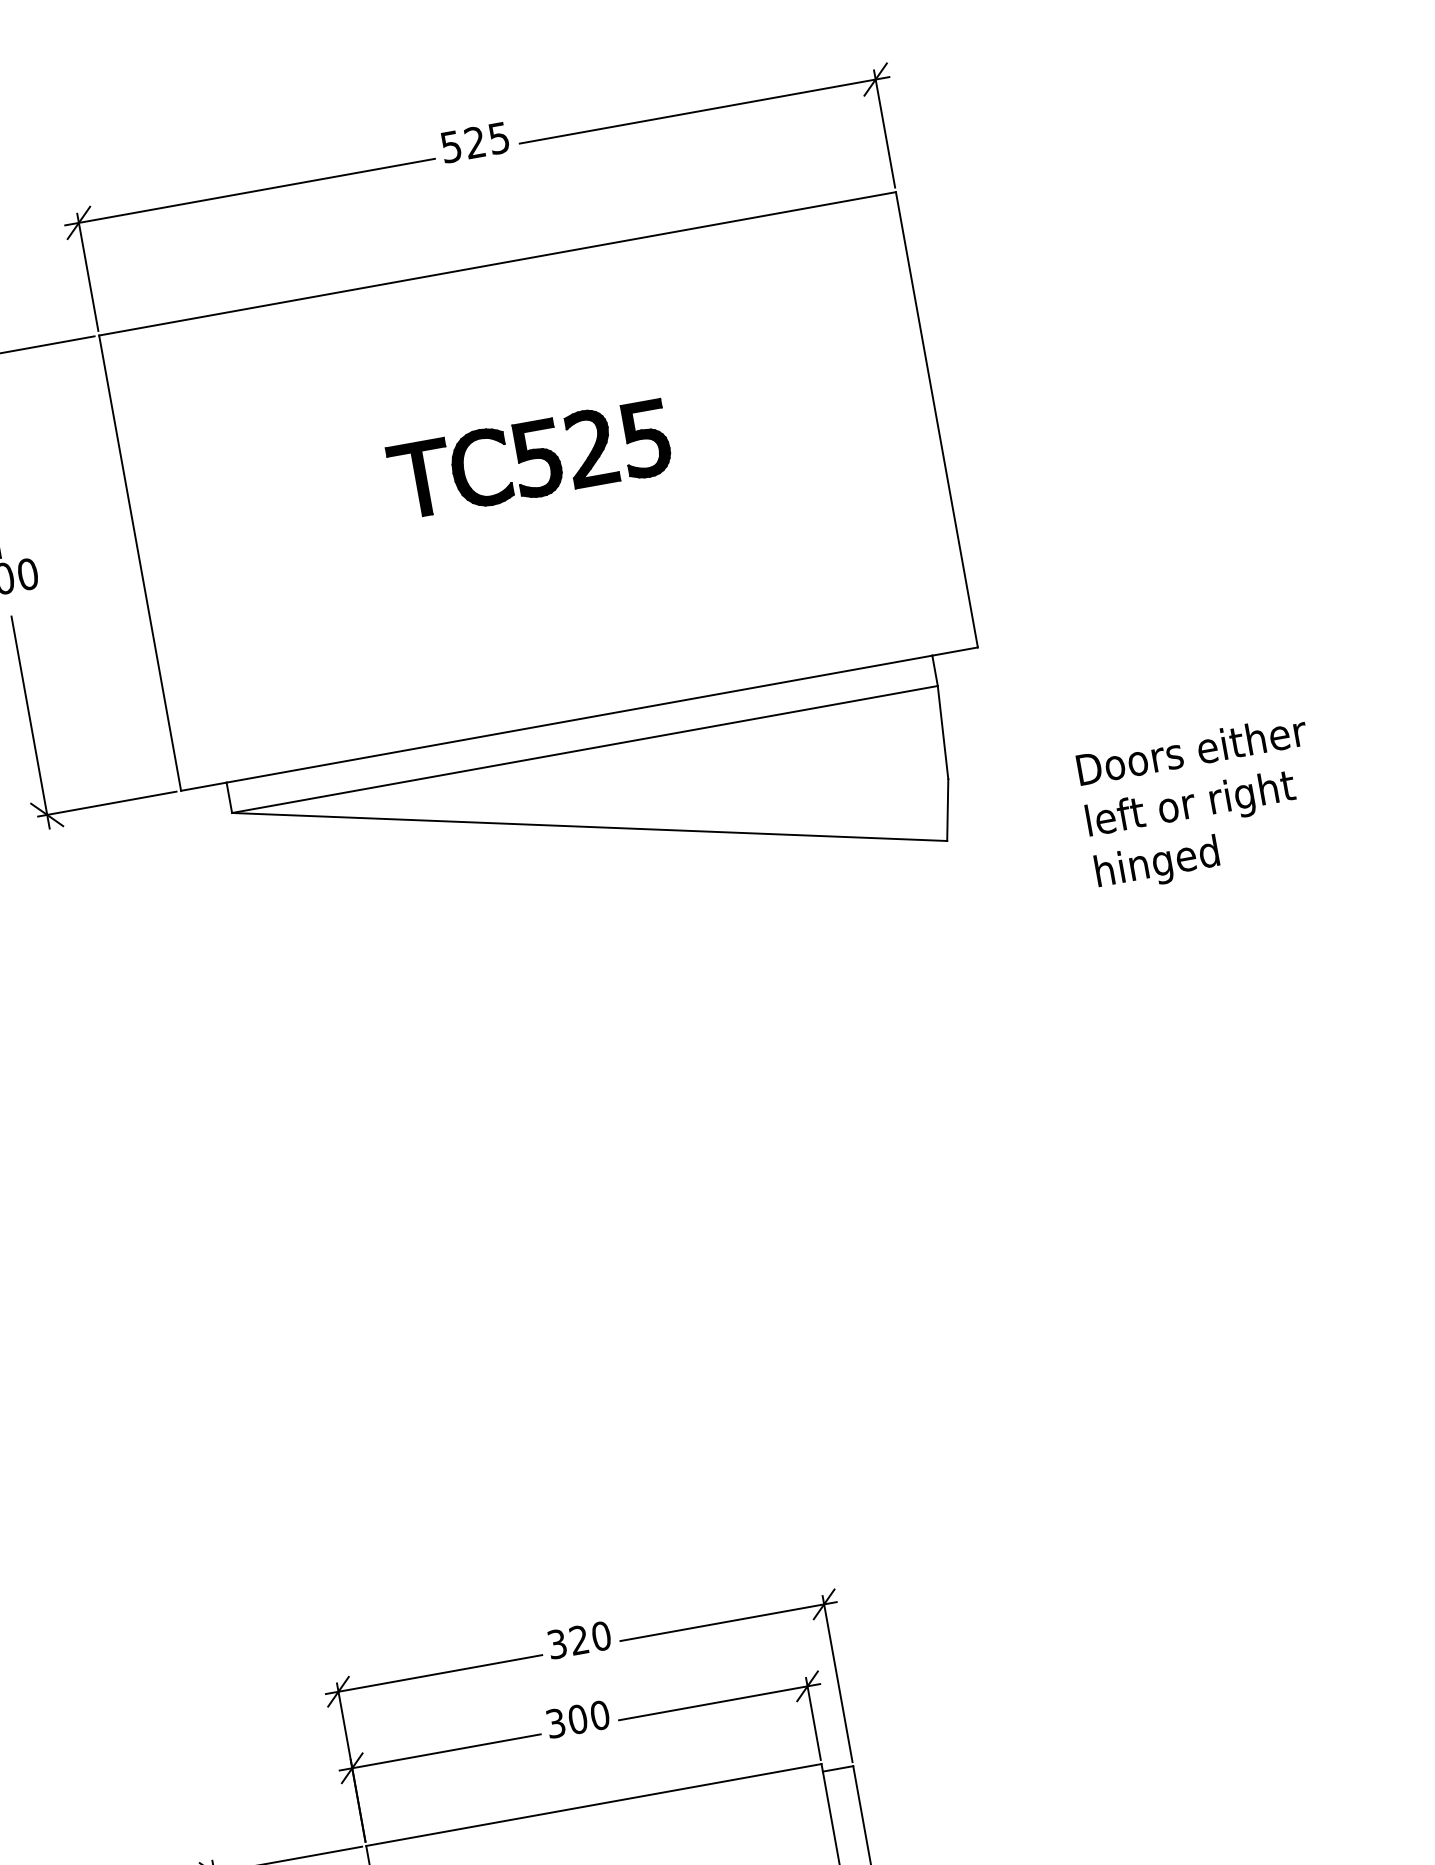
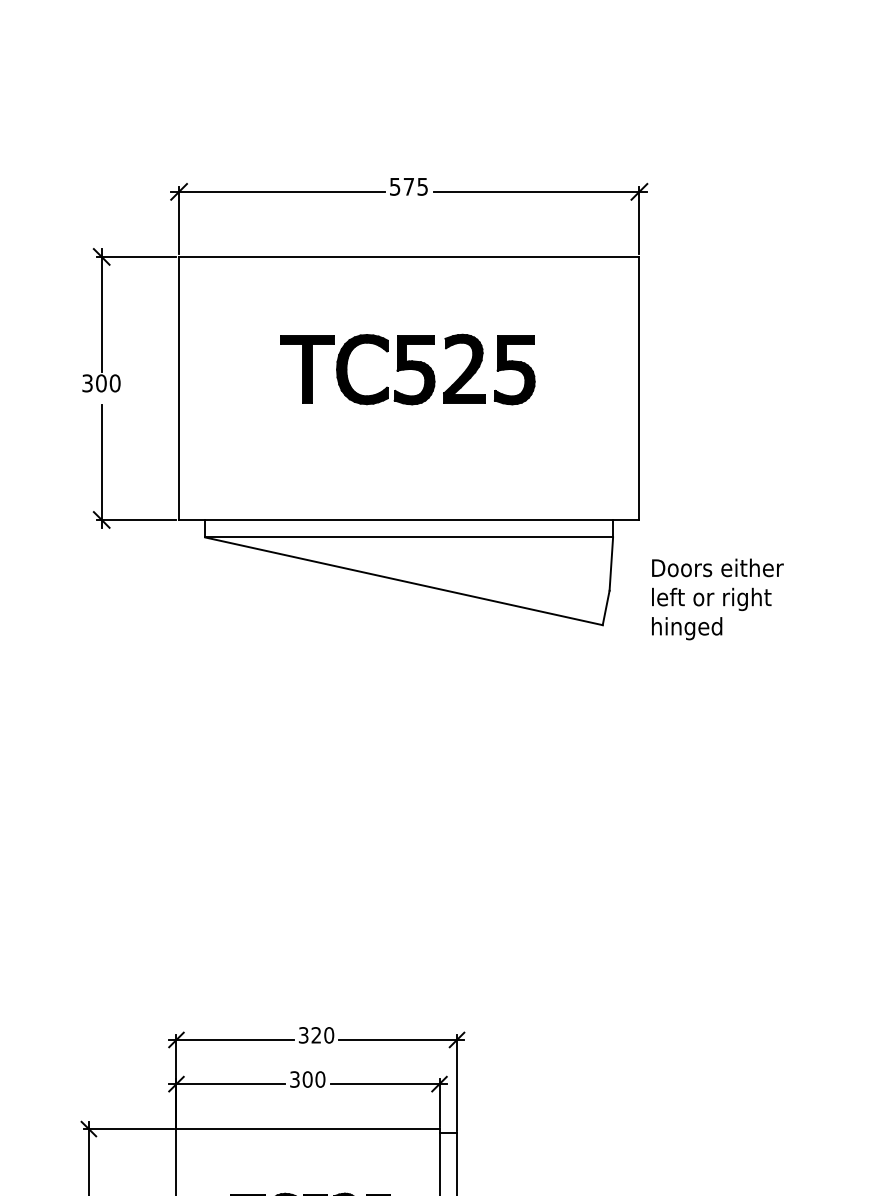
text: (474, 142) -> (408, 186), 525 -> 575
part: (529, 459) -> (407, 369), size x1.6
text: (1201, 804) -> (717, 599), moved

